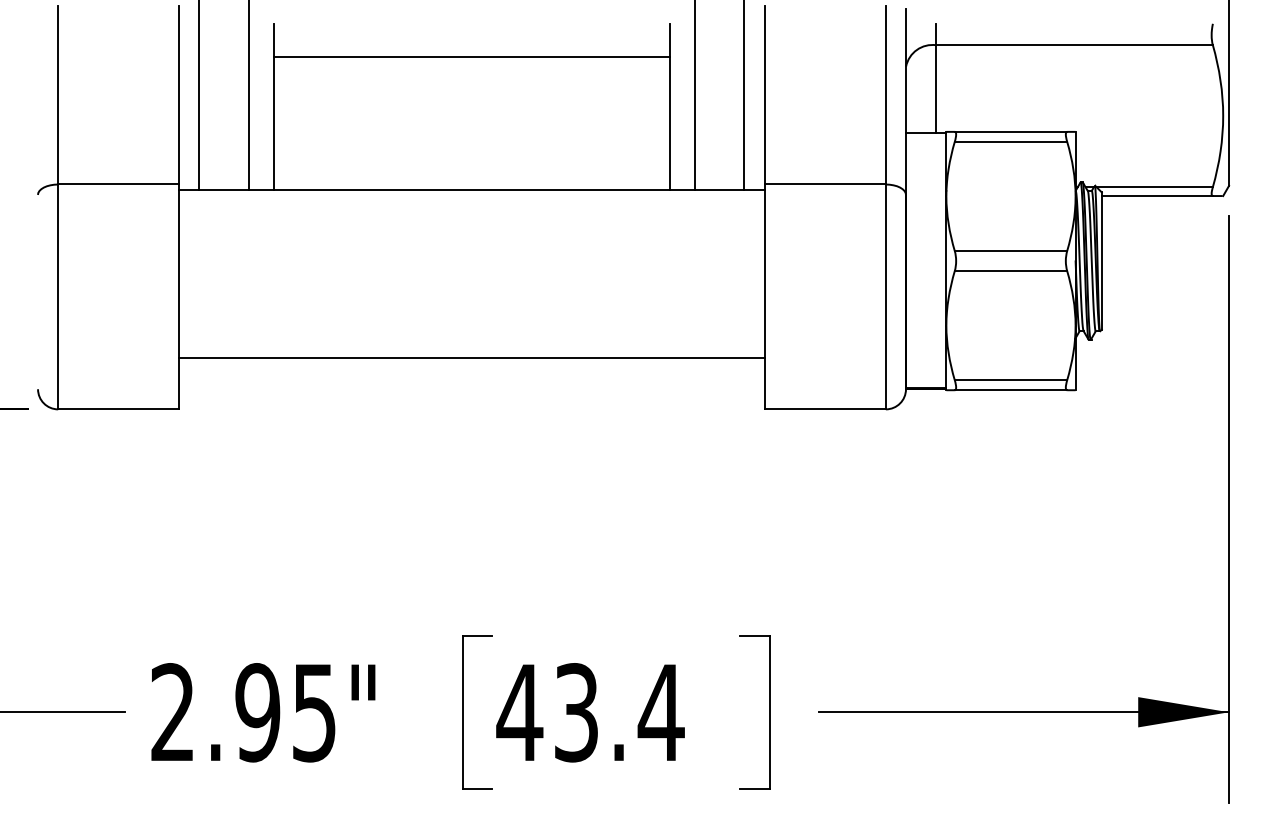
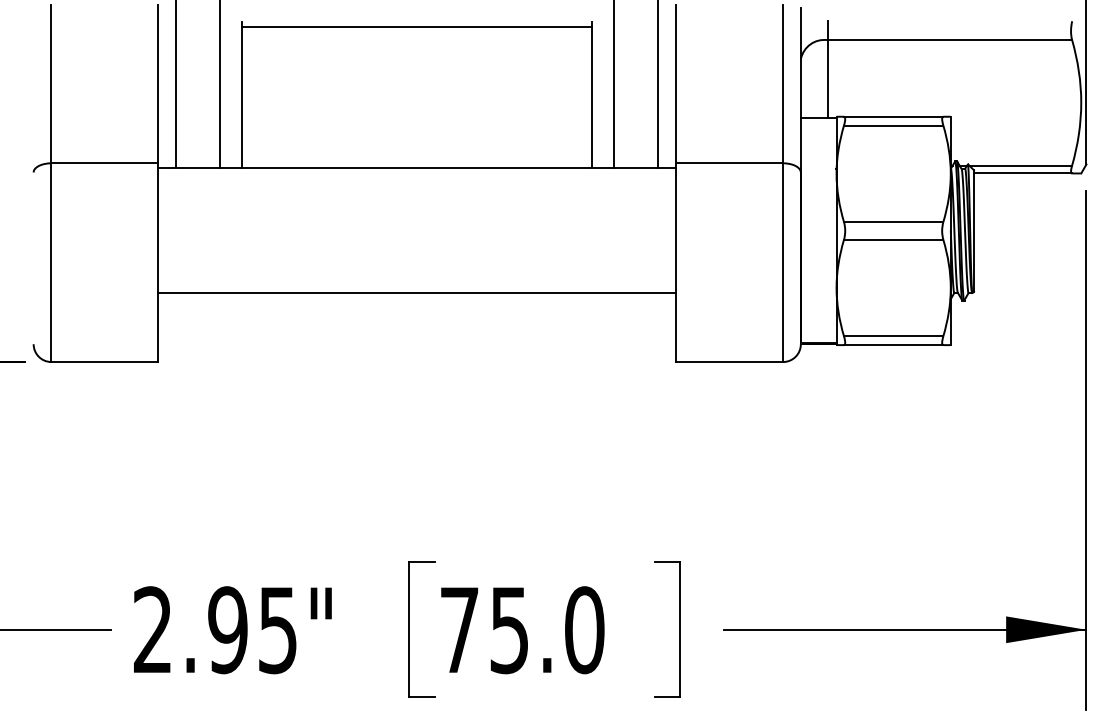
line: (472, 56) -> (417, 26), moved
line: (471, 357) -> (416, 293), moved
text: (589, 713) -> (521, 630), 43.4 -> 75.0

